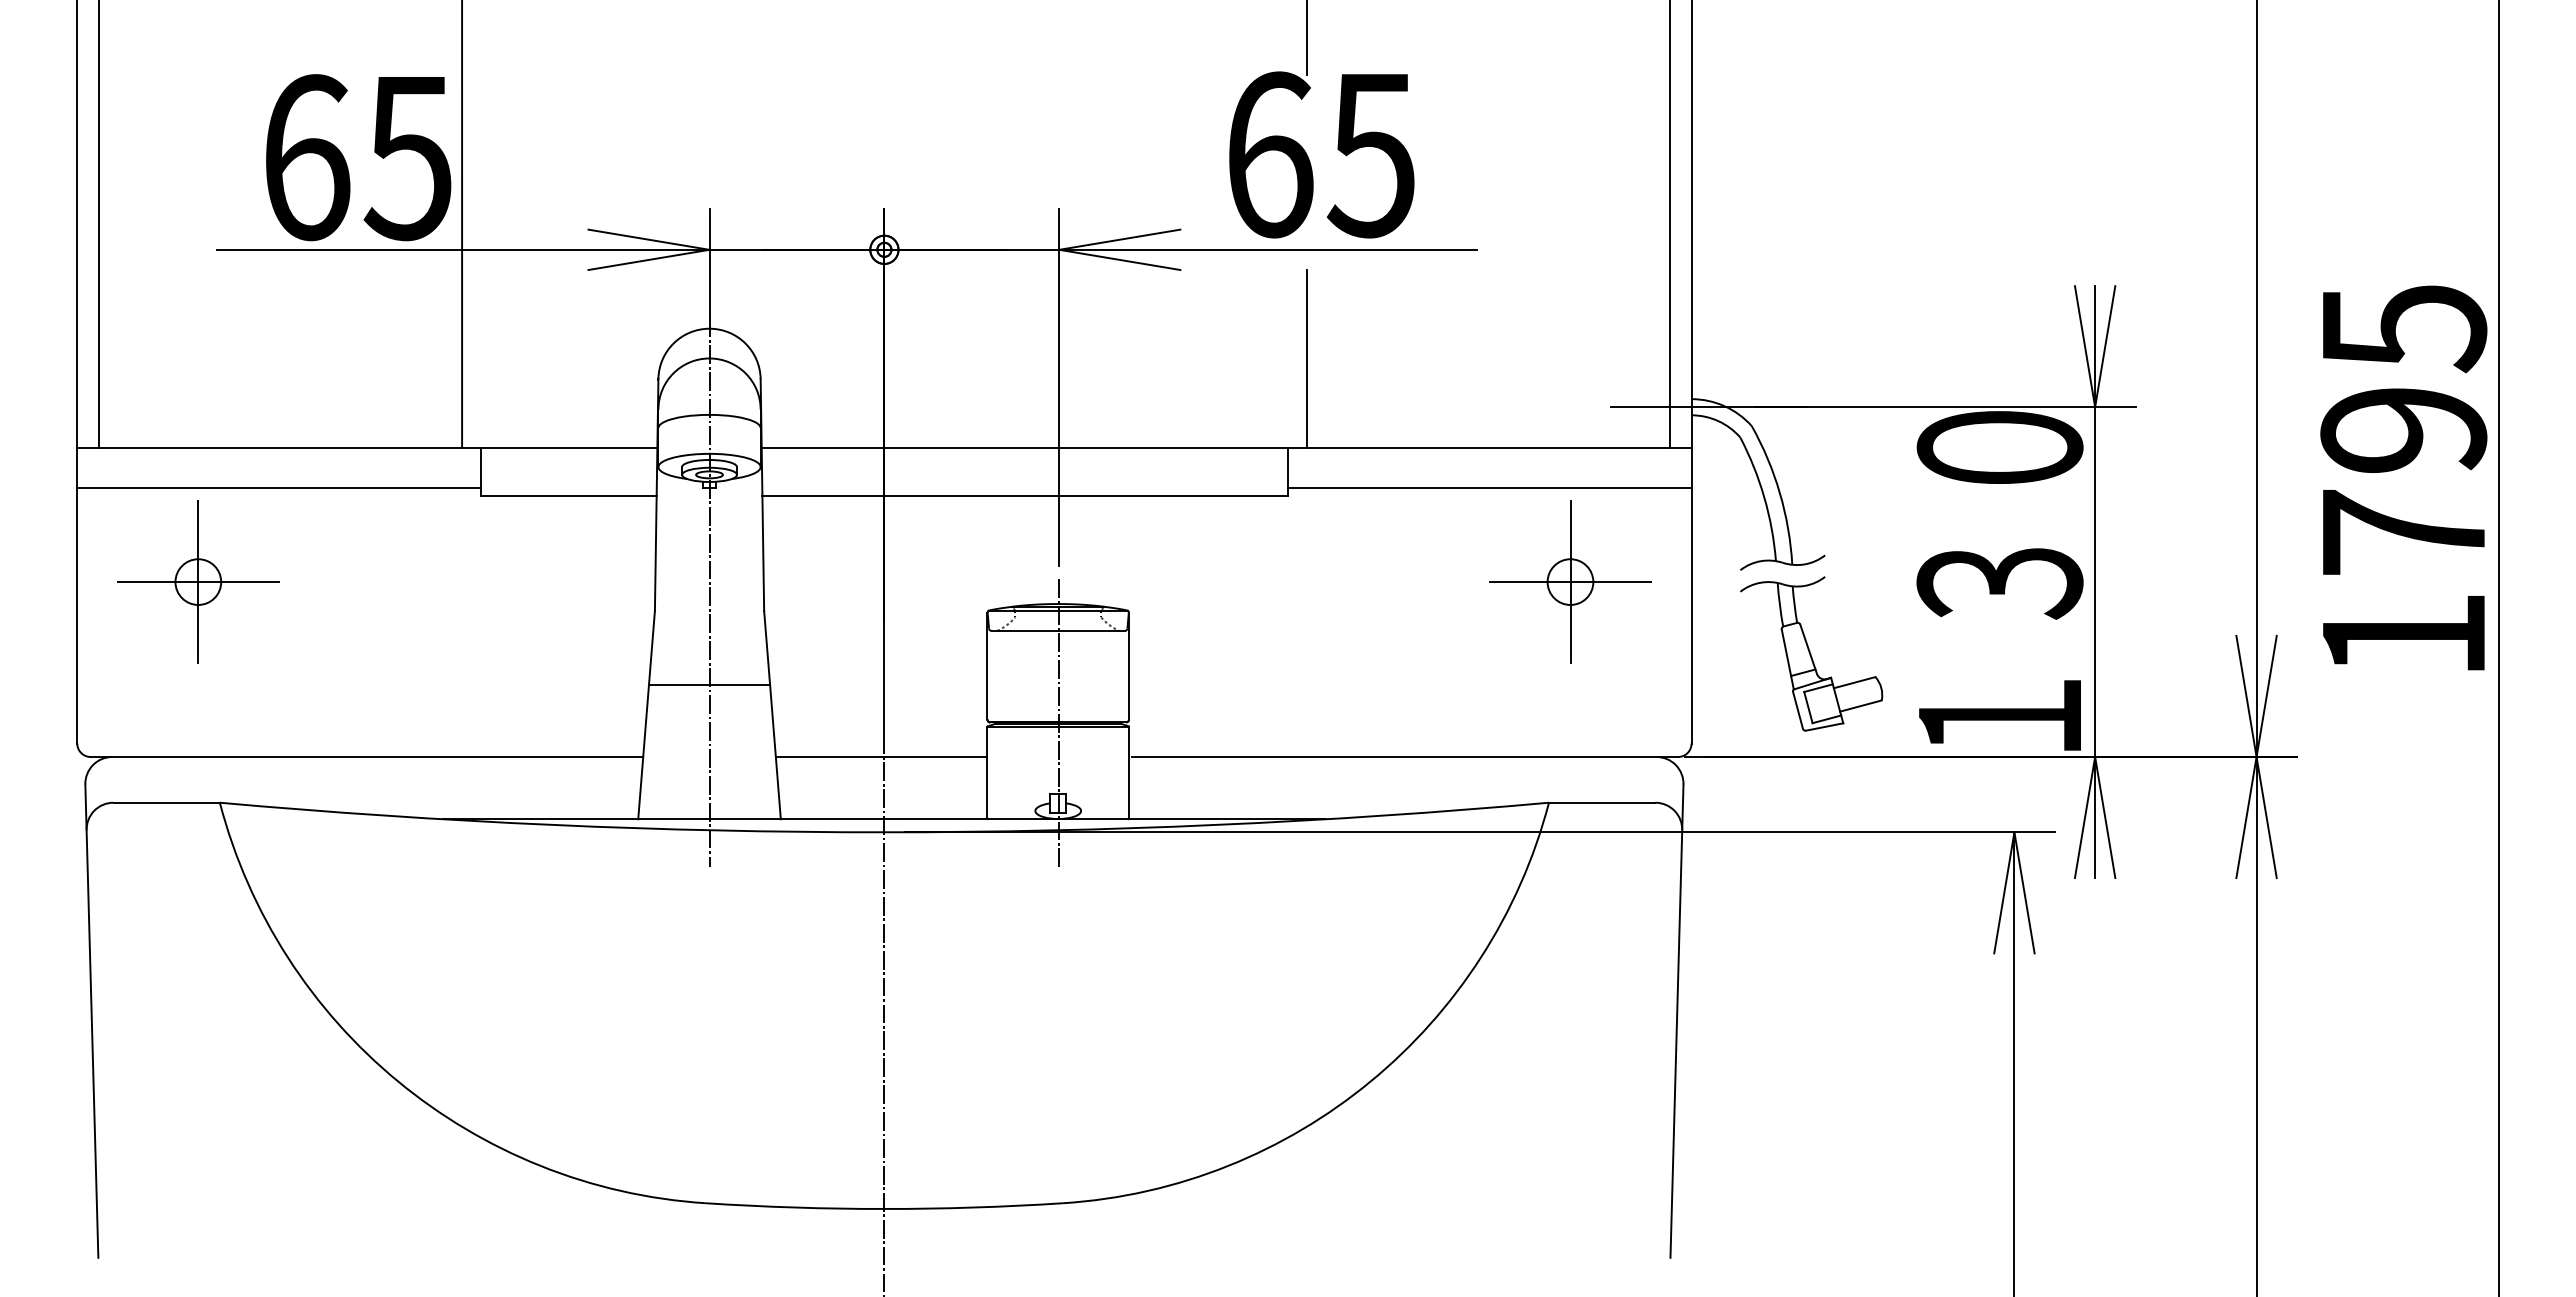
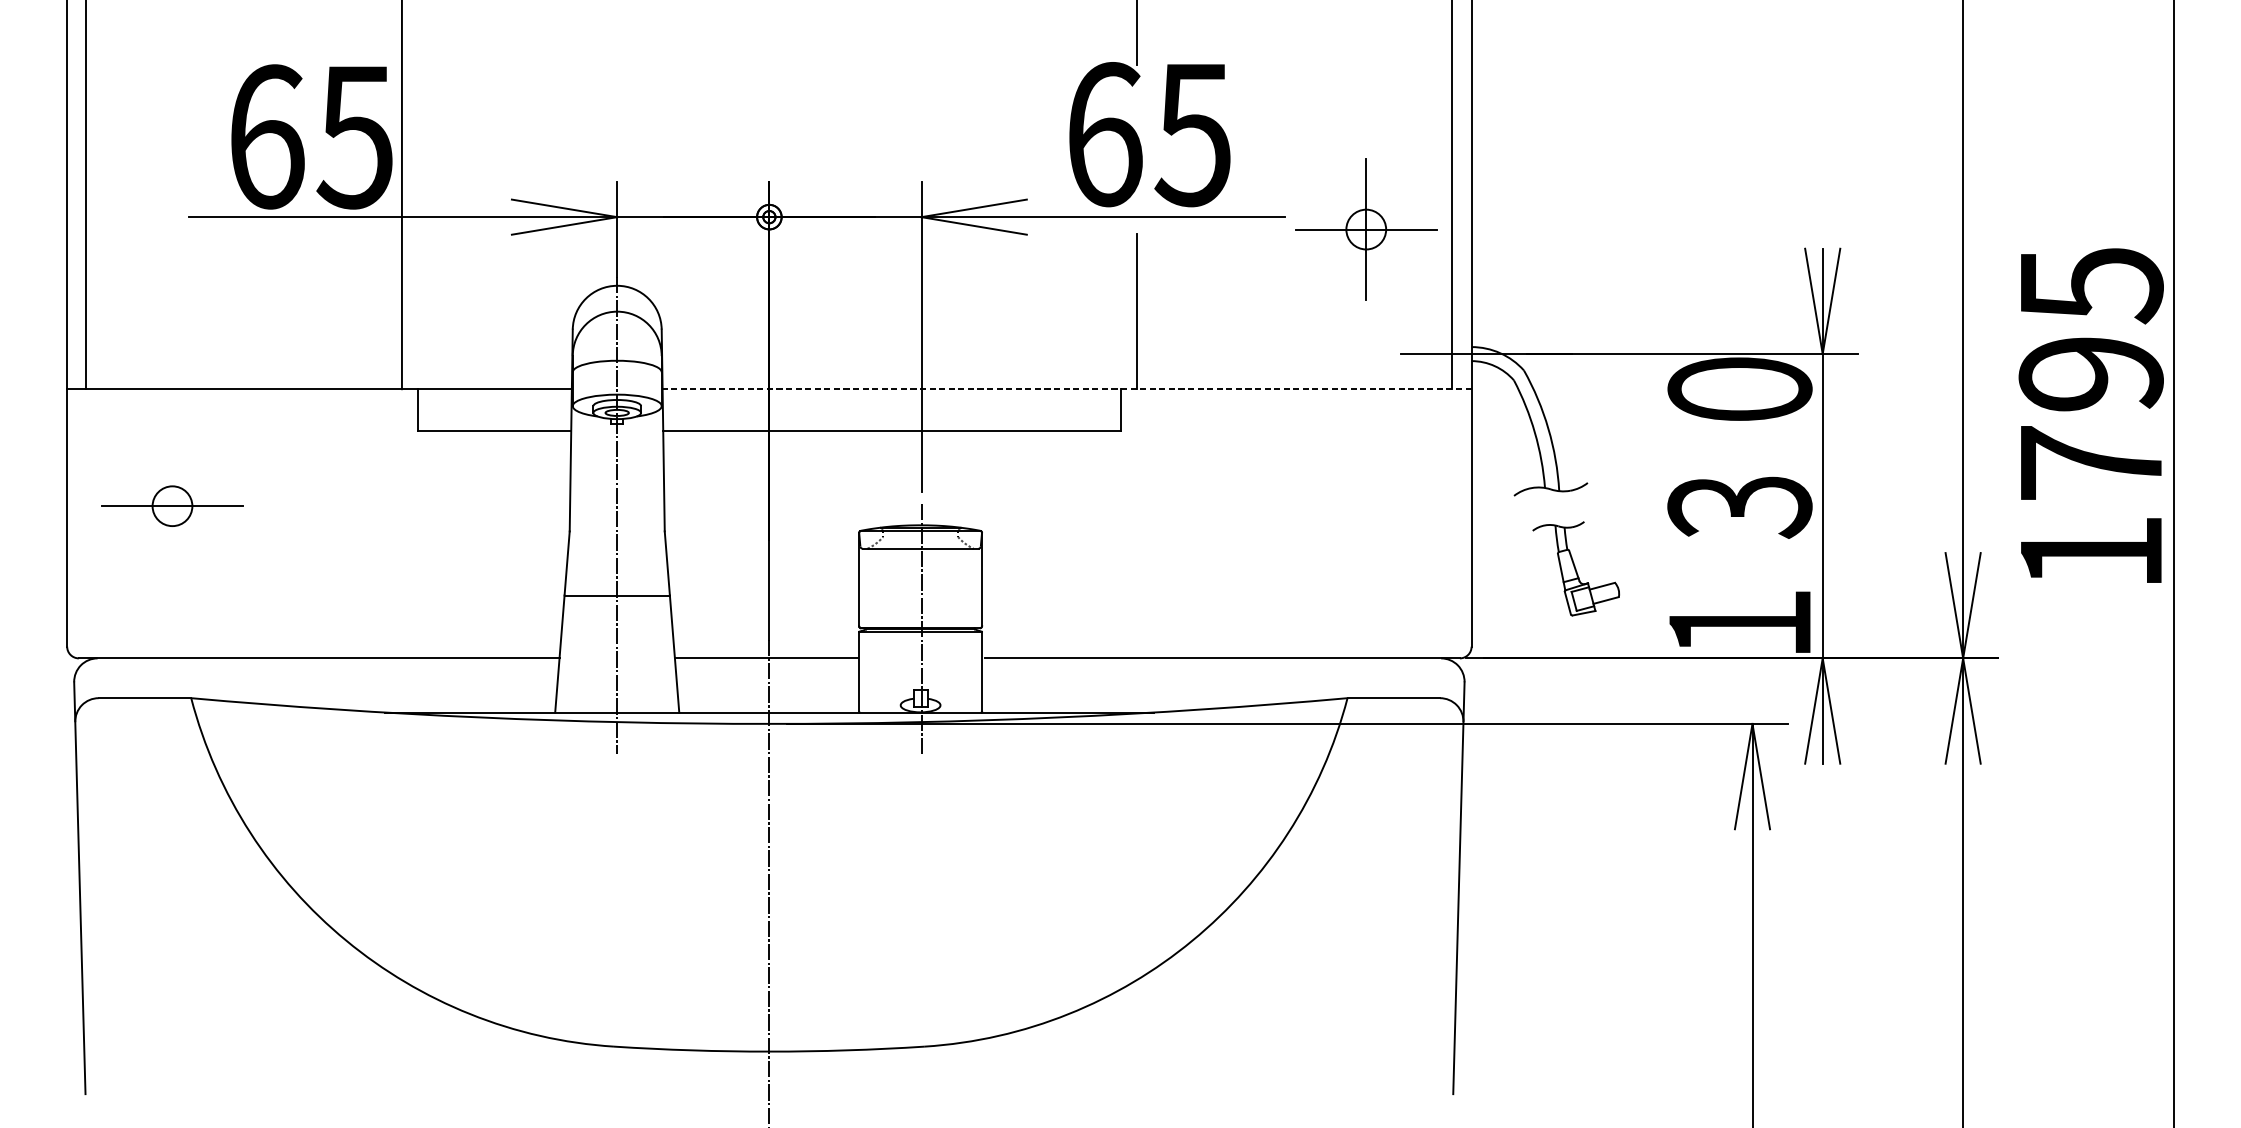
line: (1226, 447) -> (1066, 389), solid -> dashed
line: (278, 487) -> (242, 423), removed
line: (1489, 487) -> (1295, 423), removed
line: (198, 581) -> (172, 505), removed
part: (1570, 581) -> (1366, 229), moved
part: (1811, 653) -> (1575, 568), size x0.7

